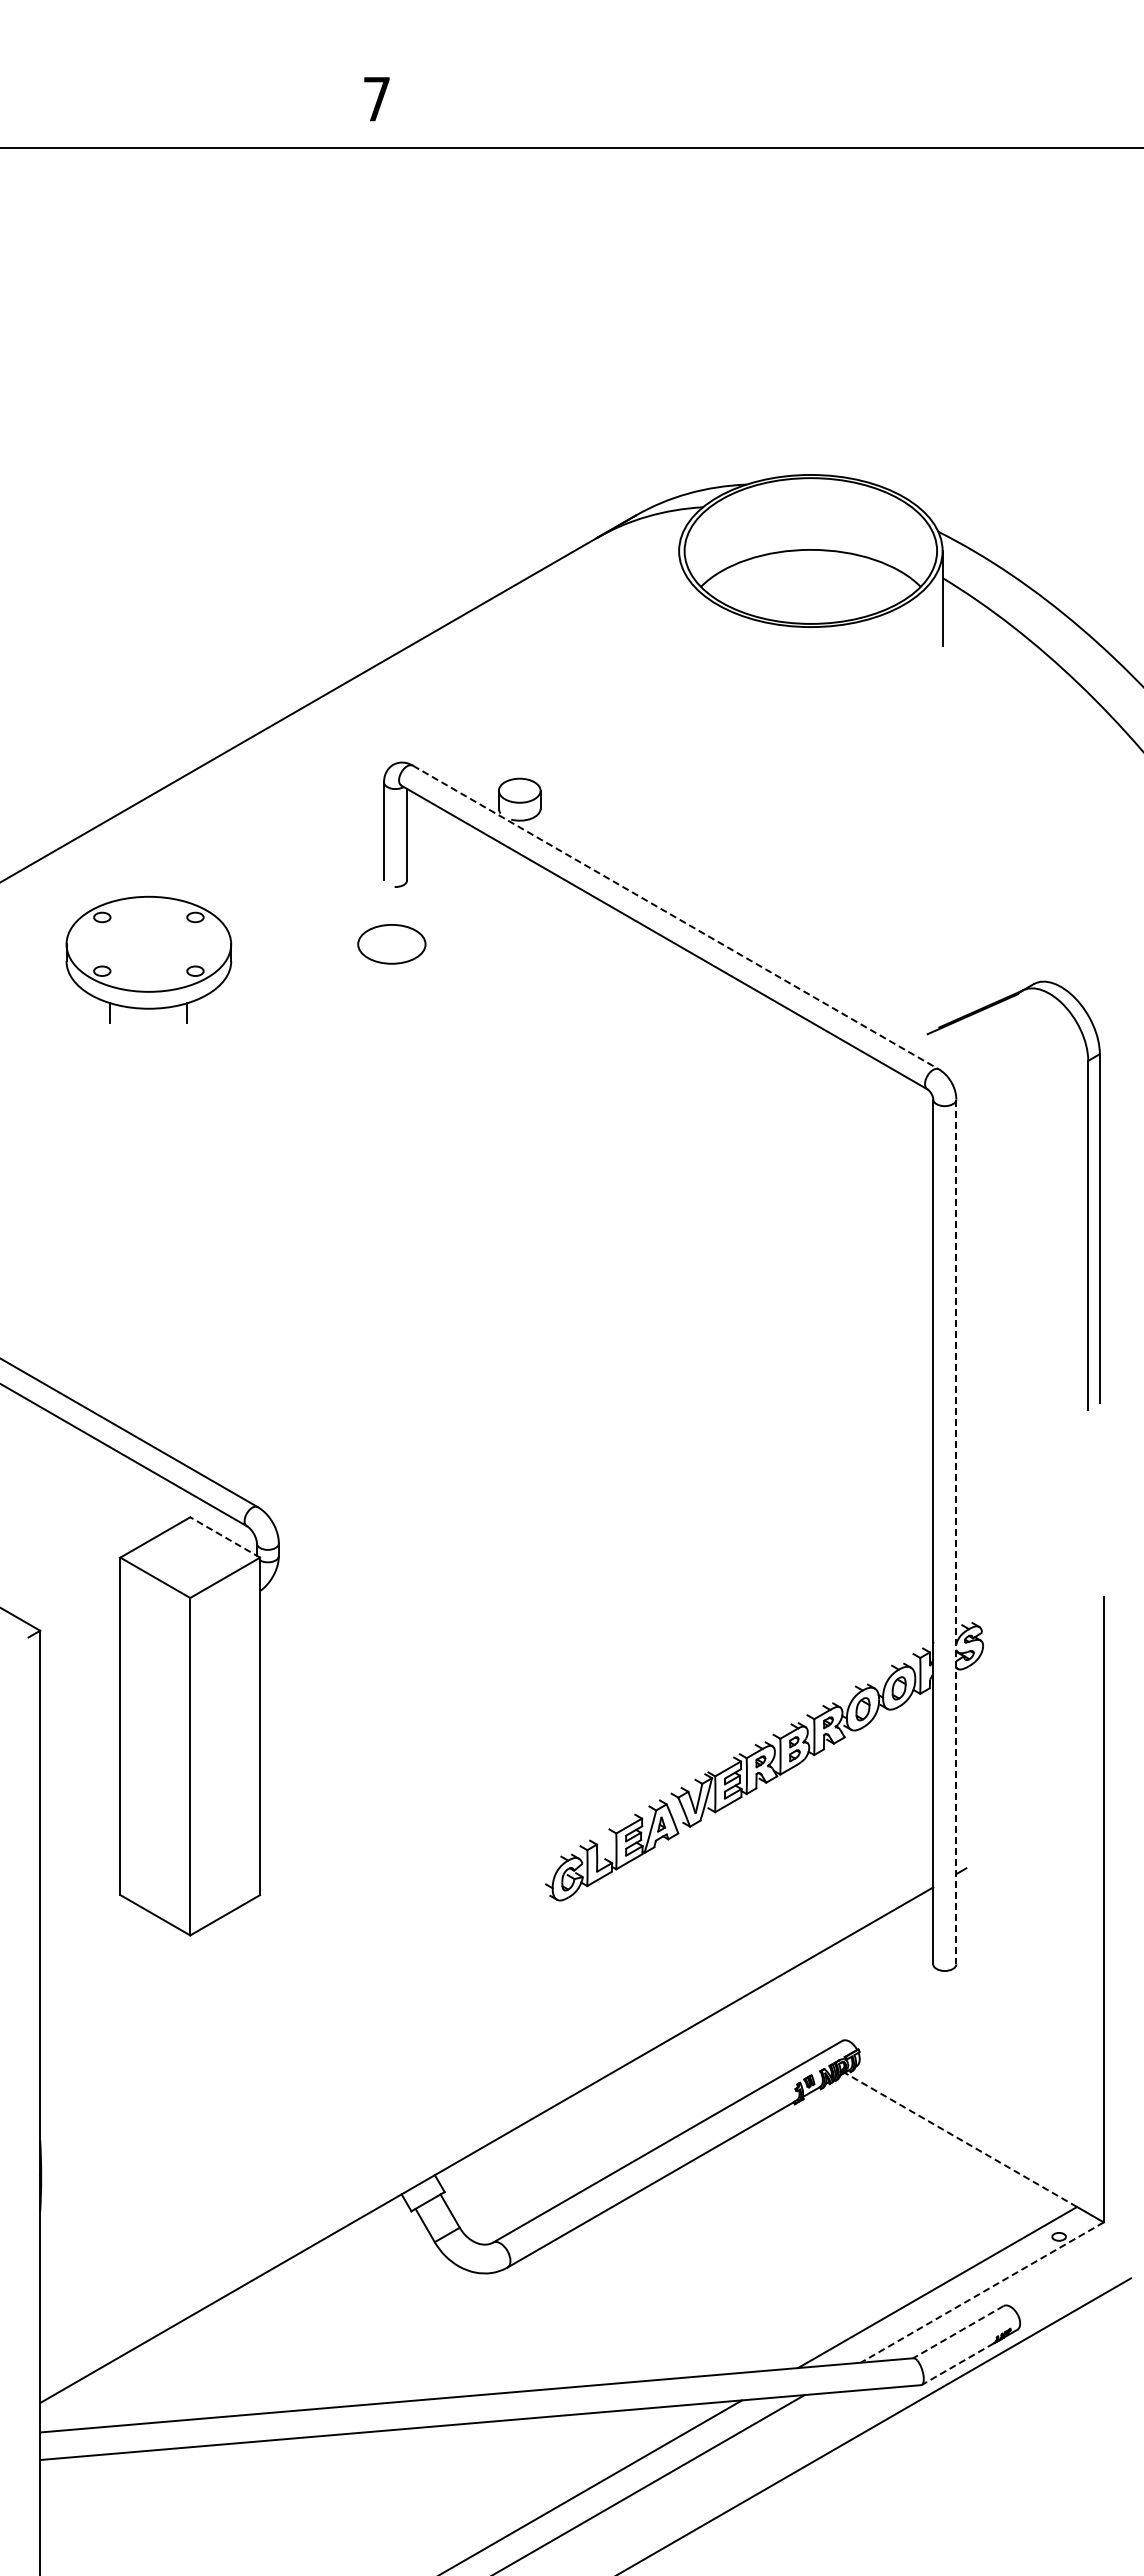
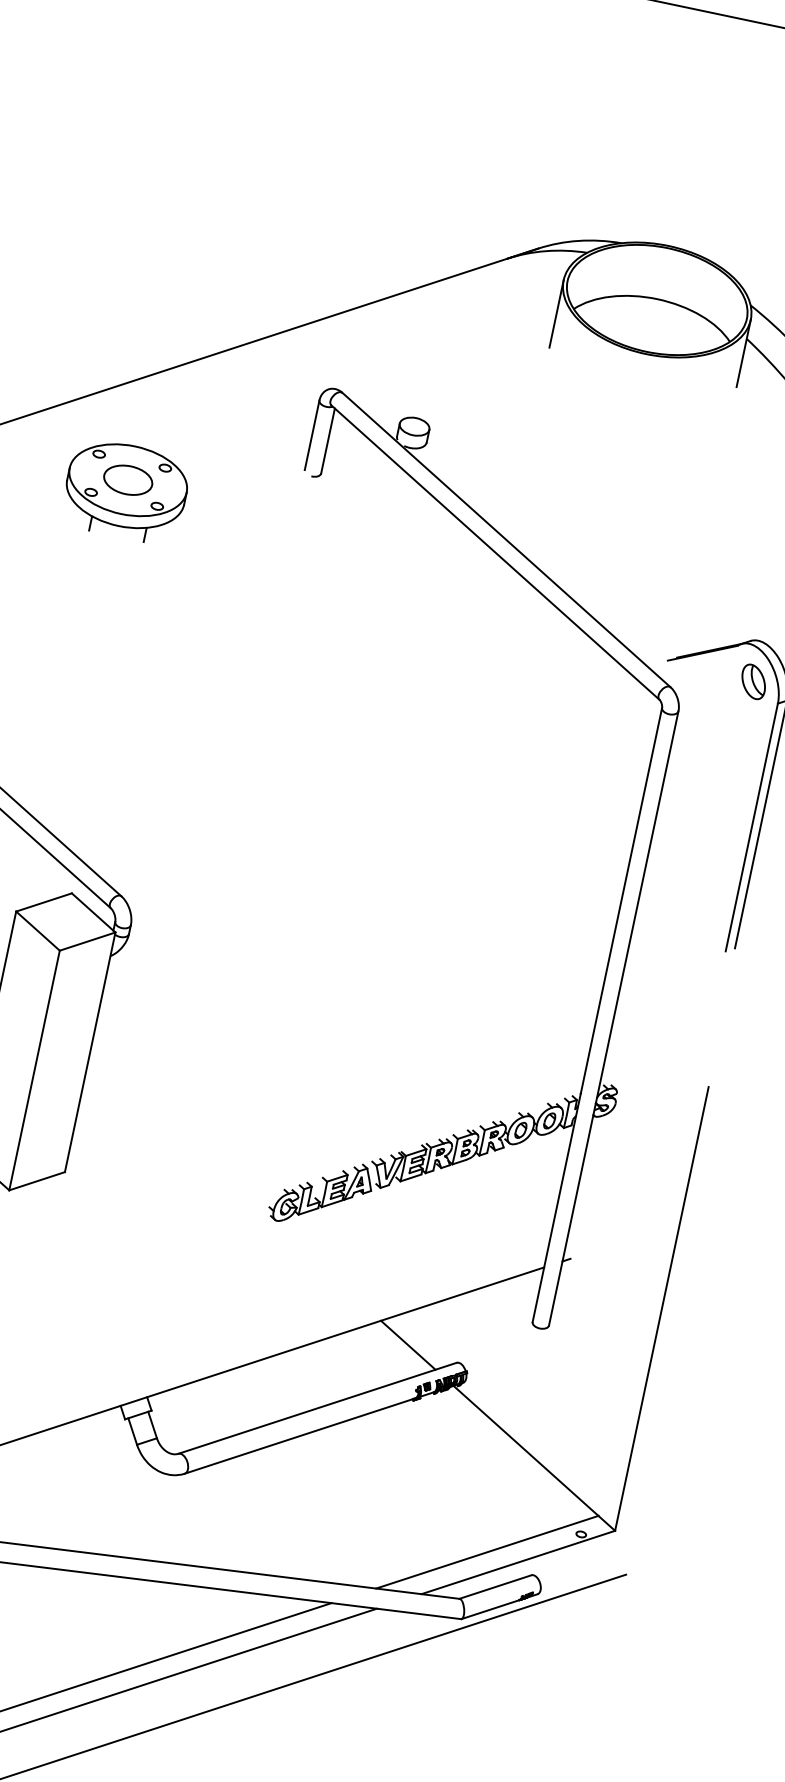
line: (679, 598) -> (556, 314), added
line: (675, 917) -> (506, 540), dashed -> solid
part: (391, 944) -> (127, 480), moved
part: (1049, 1038) -> (753, 681), added
line: (956, 1532) -> (613, 1018), dashed -> solid
line: (224, 1537) -> (93, 912), dashed -> solid
line: (771, 2030) -> (407, 1344), added
line: (960, 2139) -> (525, 1450), dashed -> solid
line: (981, 2292) -> (517, 1562), dashed -> solid
line: (957, 2332) -> (494, 1587), dashed -> solid
line: (957, 2364) -> (489, 1609), dashed -> solid

